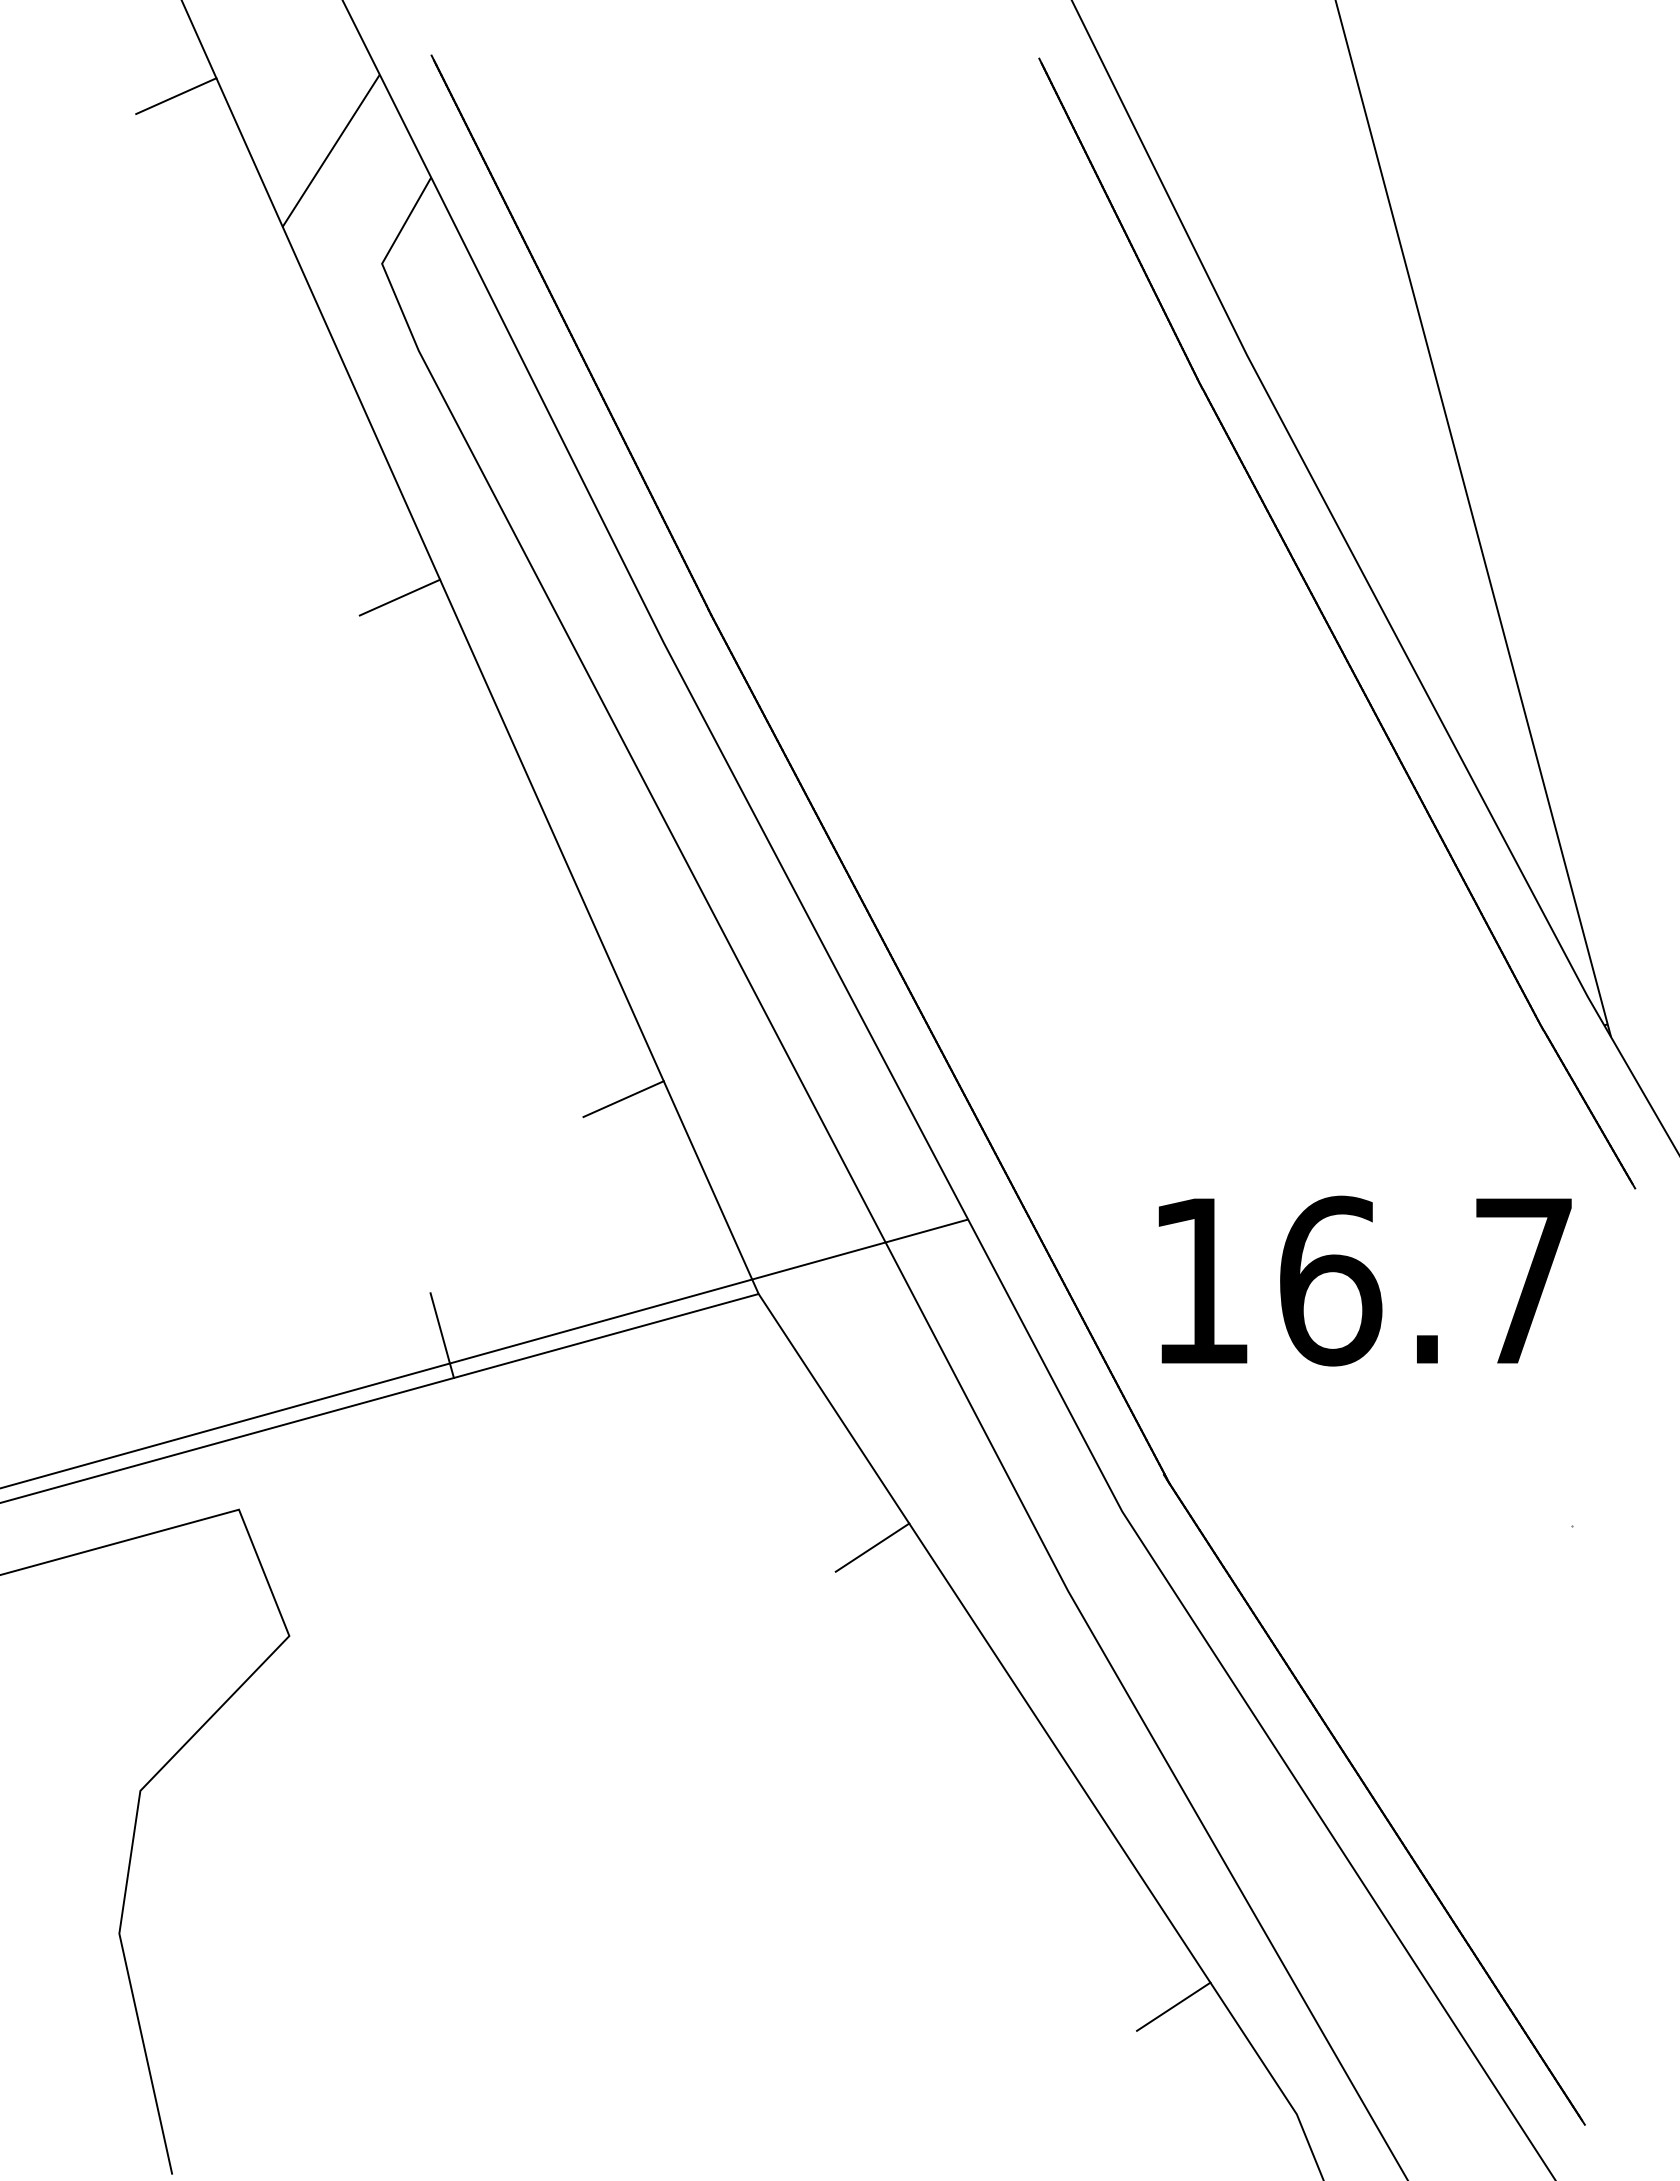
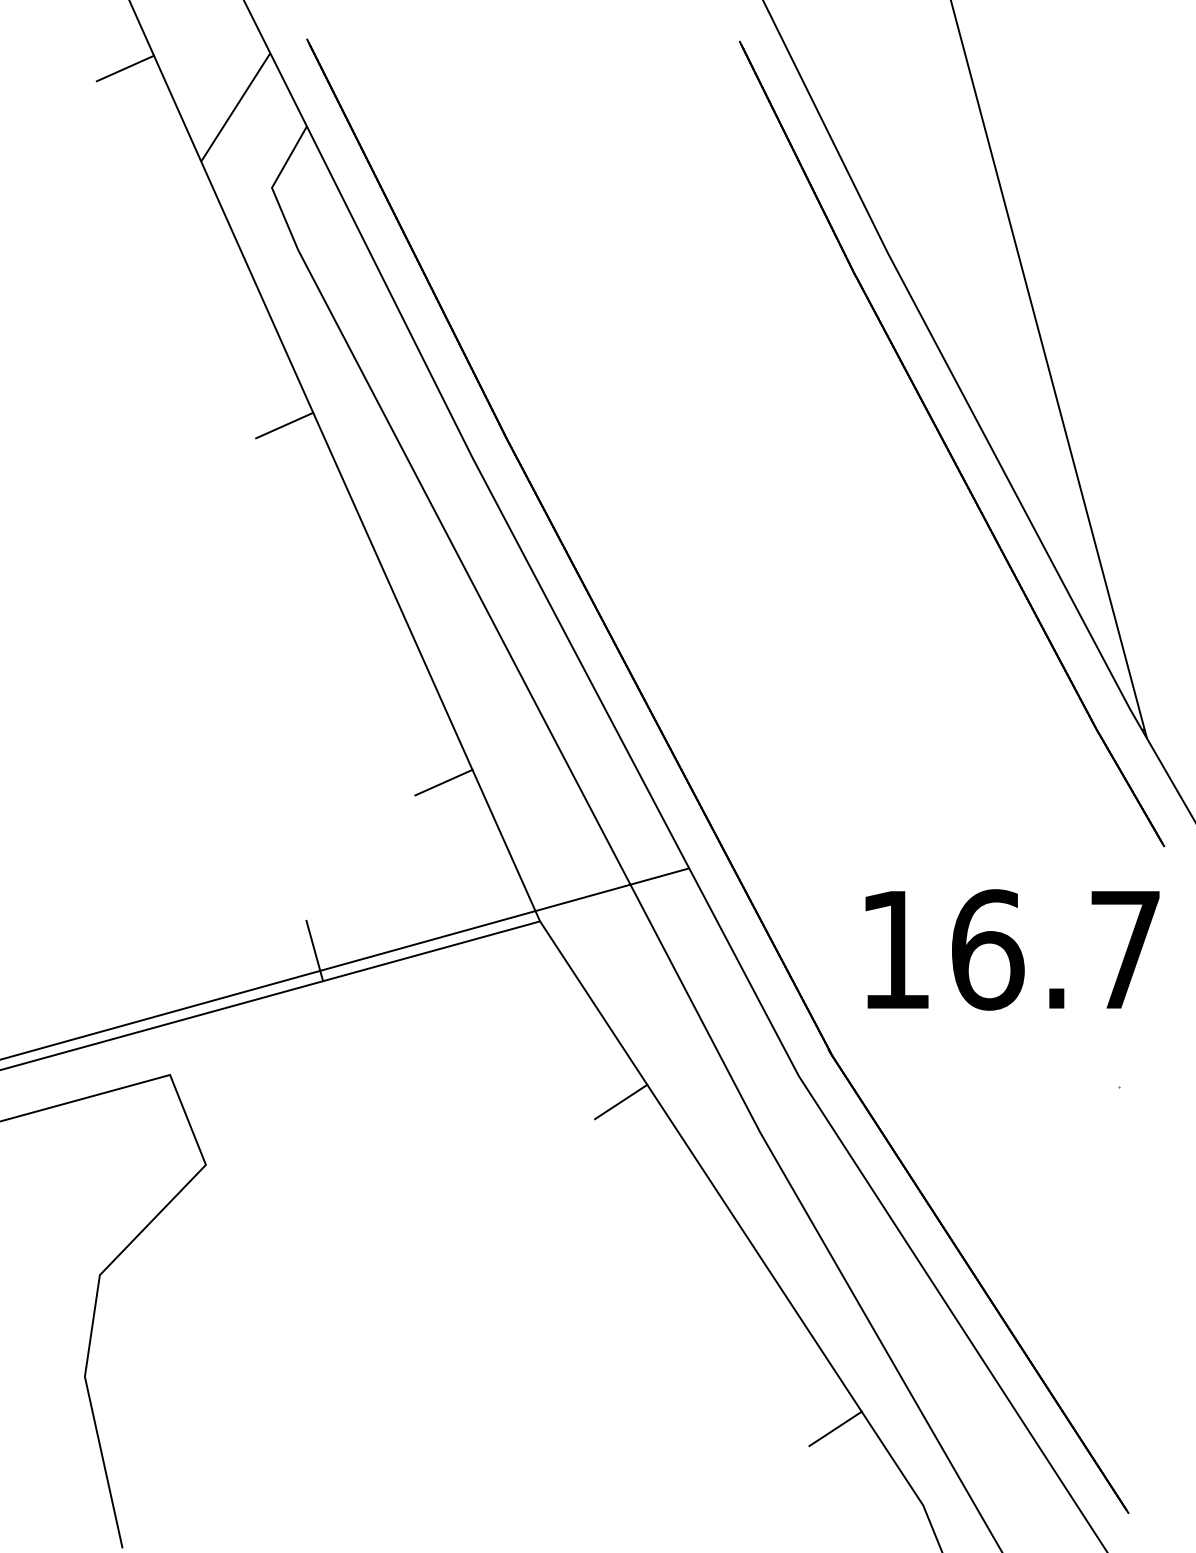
text: (1364, 1280) -> (1012, 949), moved

